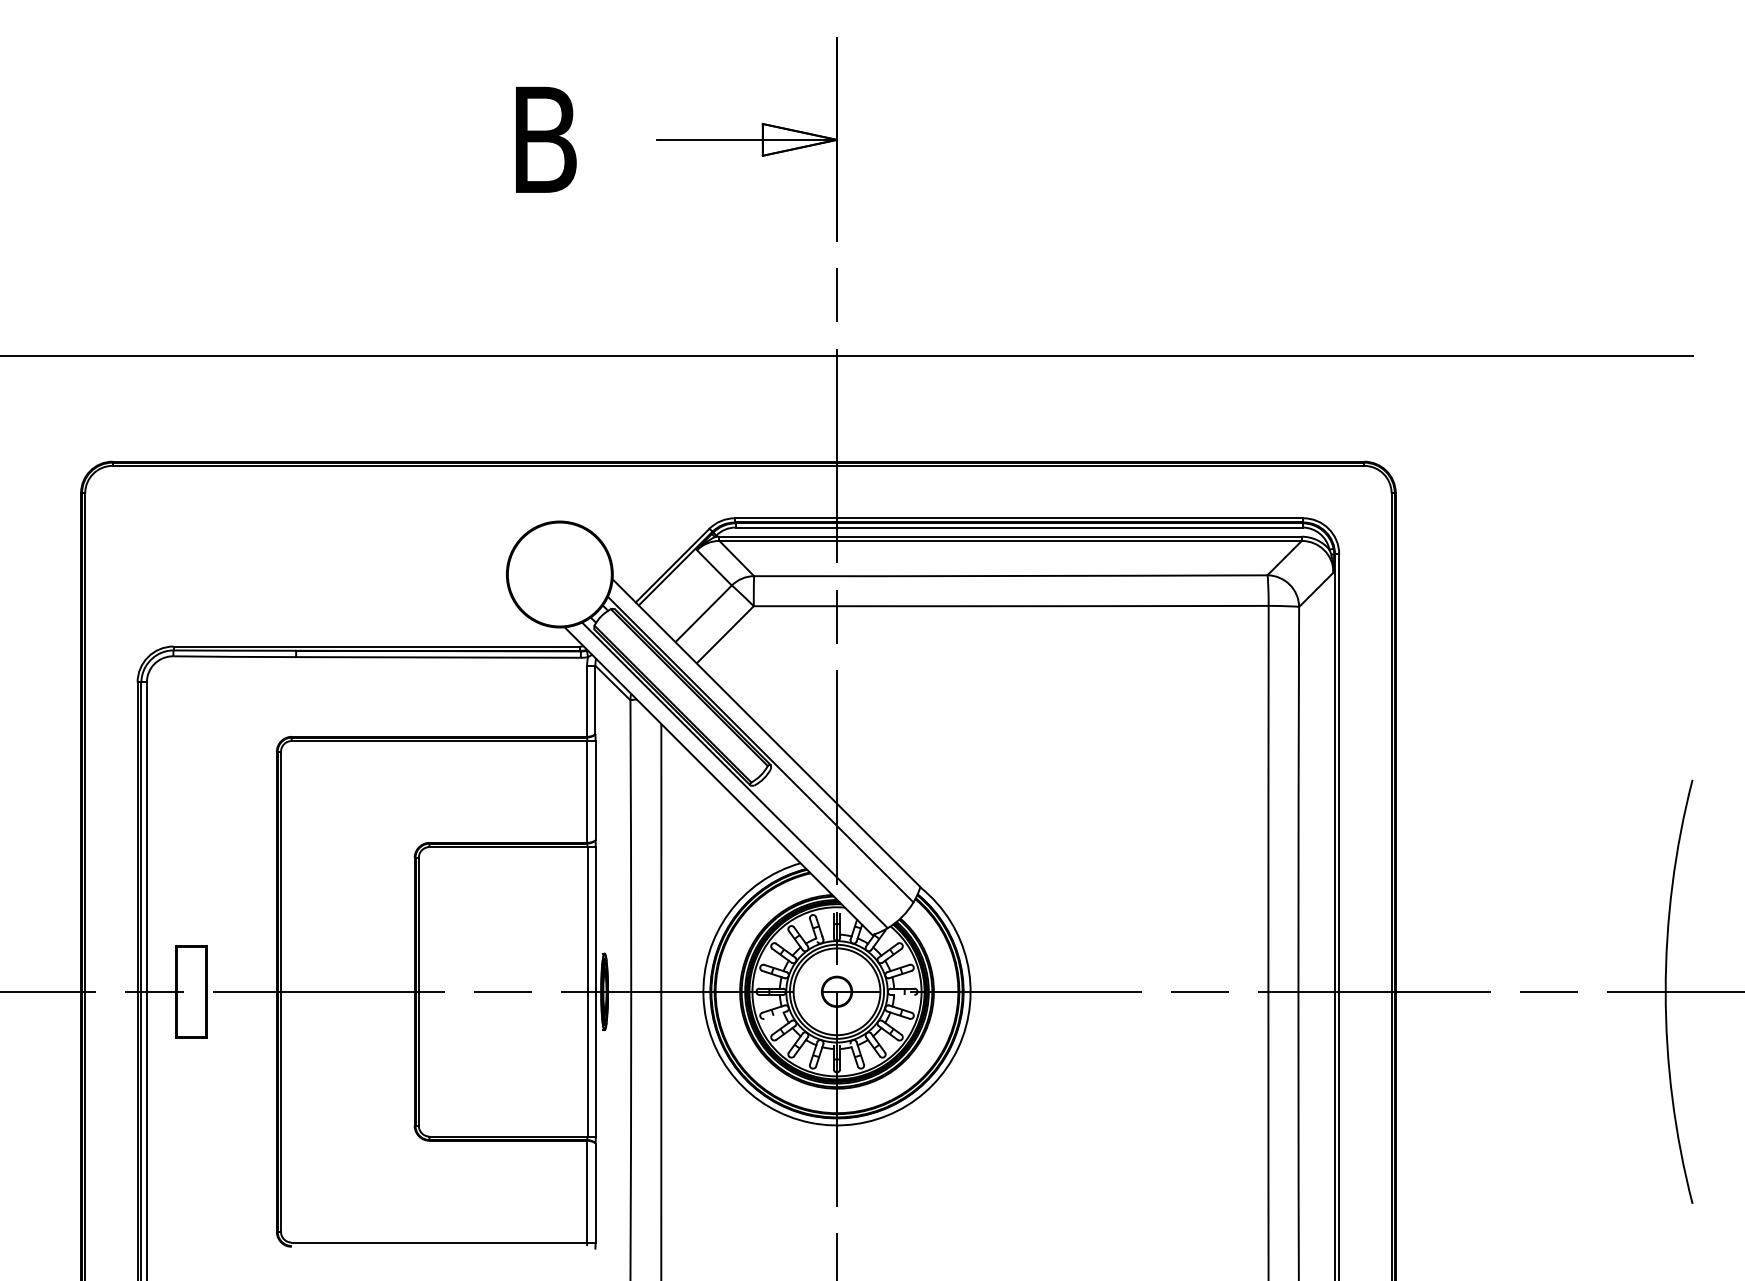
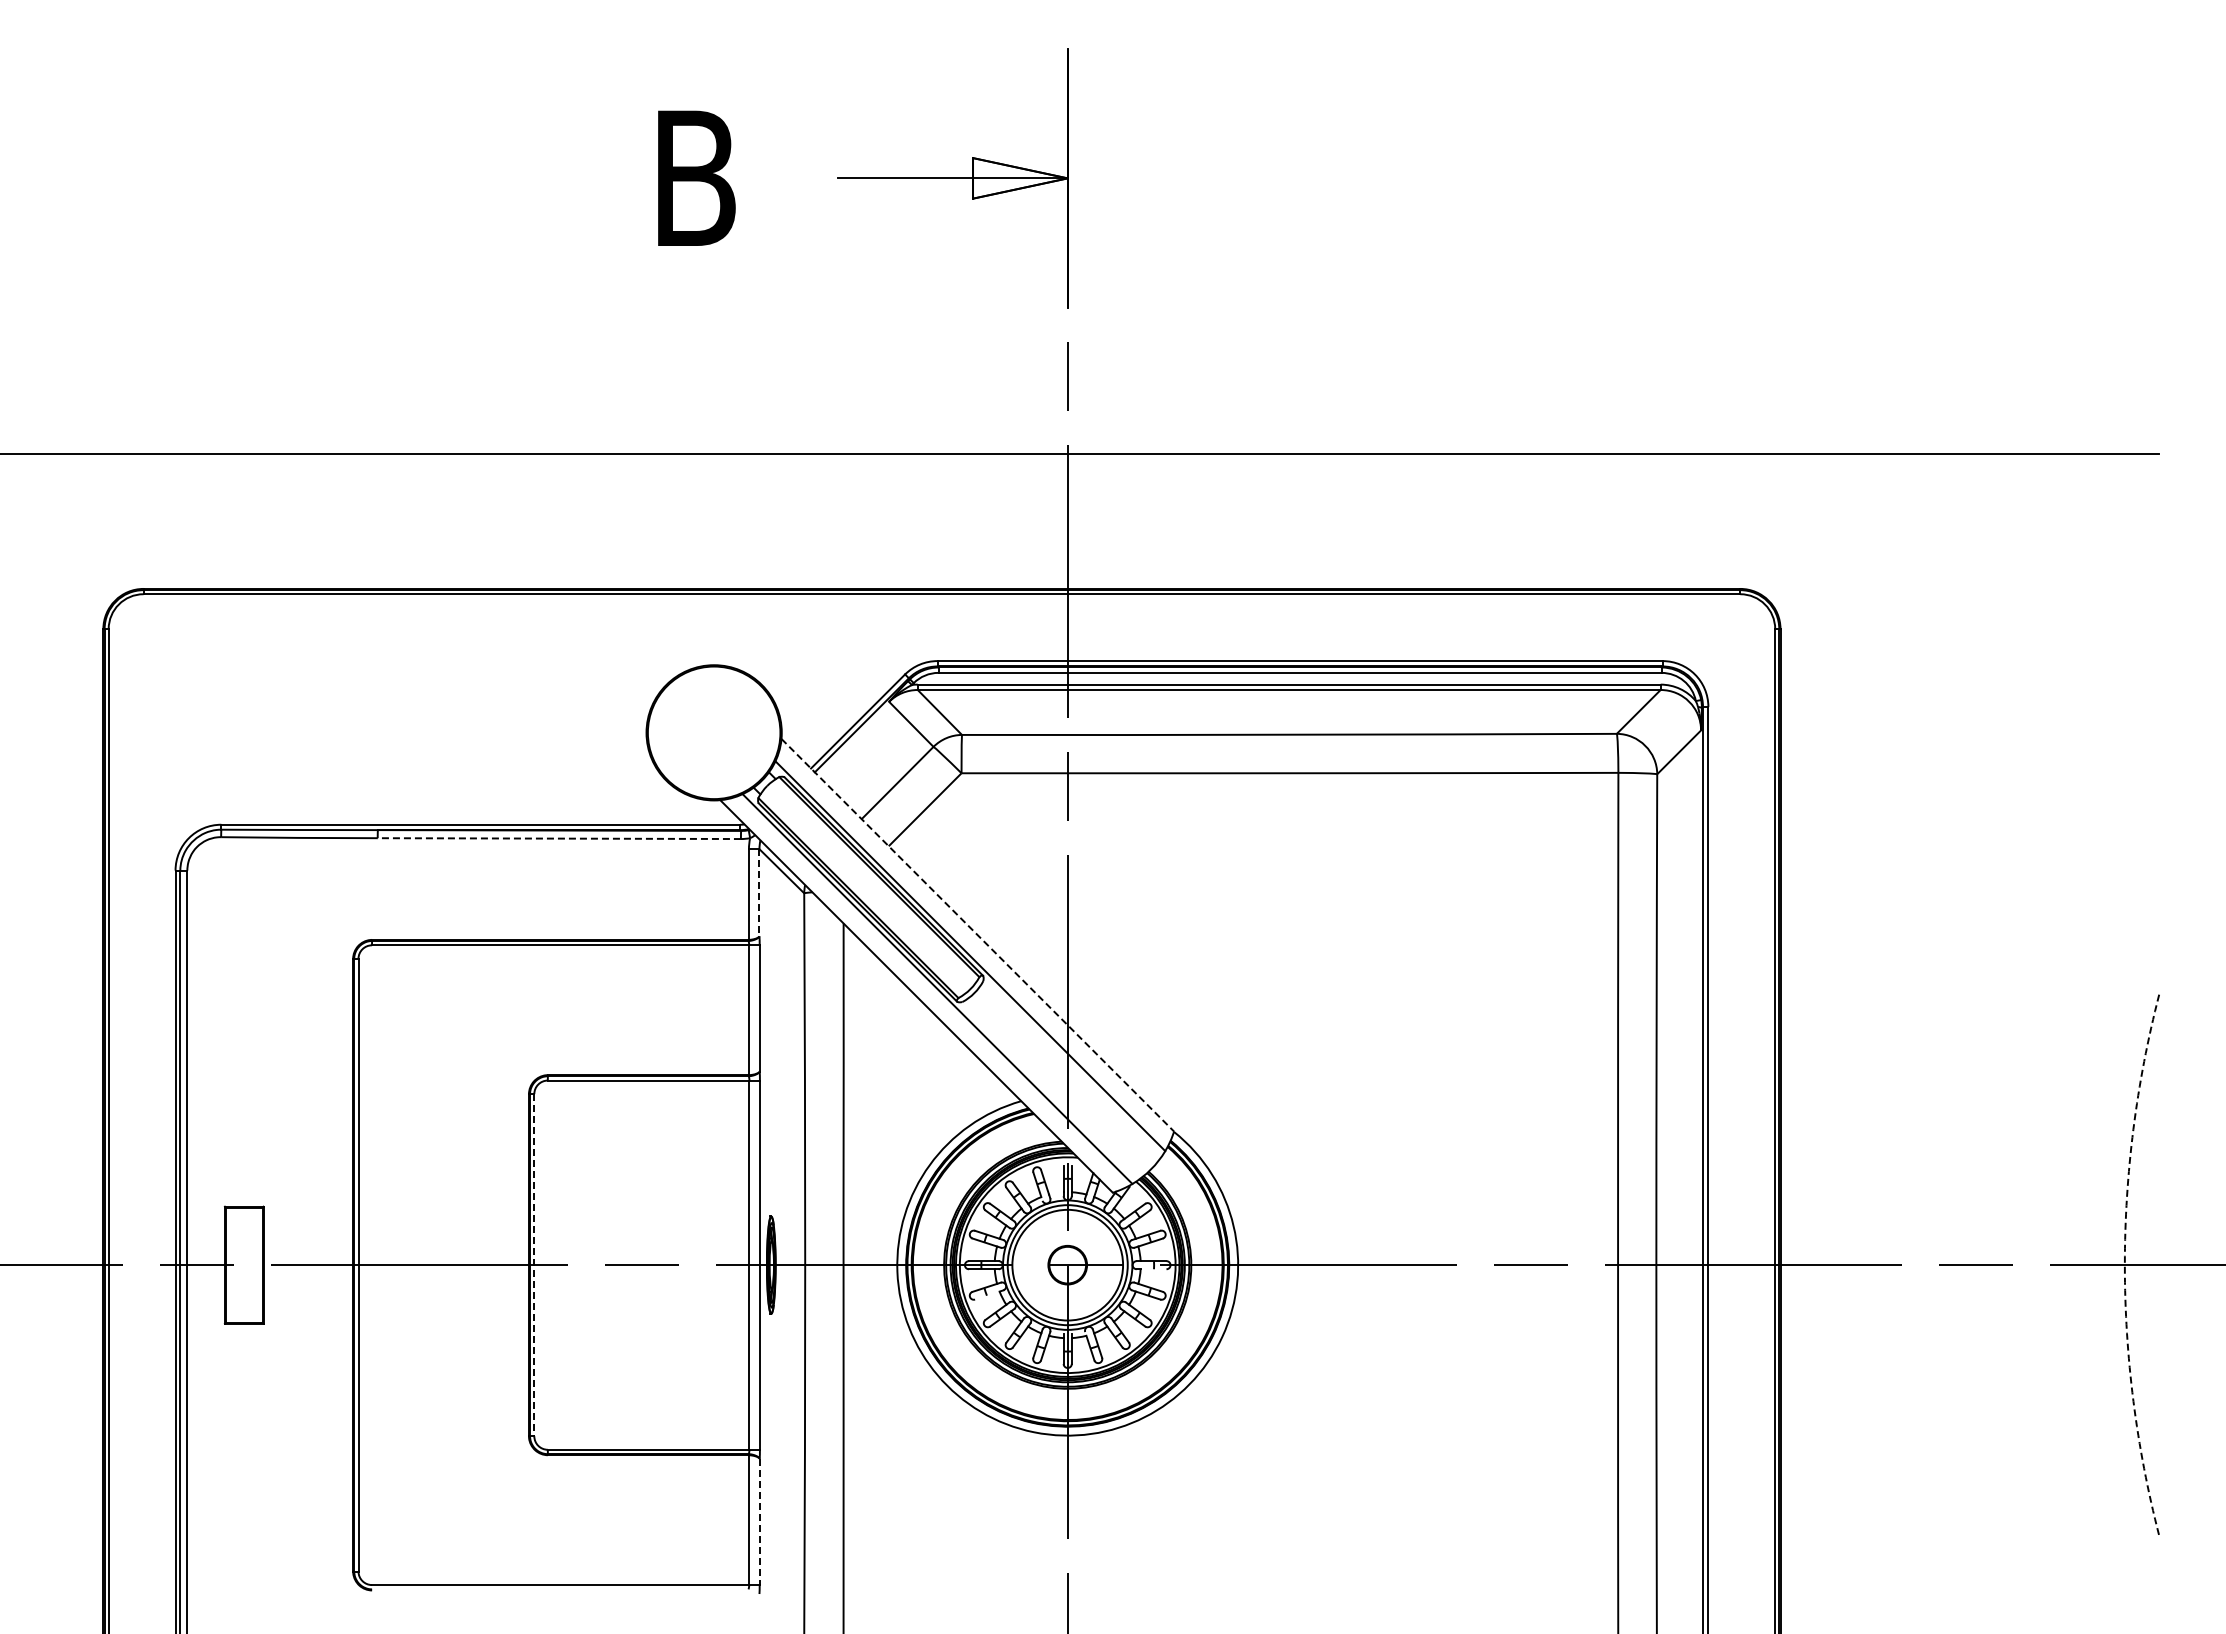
line: (438, 657) -> (559, 838), solid -> dashed
line: (595, 699) -> (759, 892), solid -> dashed
line: (766, 733) -> (977, 935), solid -> dashed
line: (419, 992) -> (534, 1265), solid -> dashed
arc: (1665, 992) -> (2124, 1265), solid -> dashed
line: (595, 1193) -> (759, 1522), solid -> dashed

